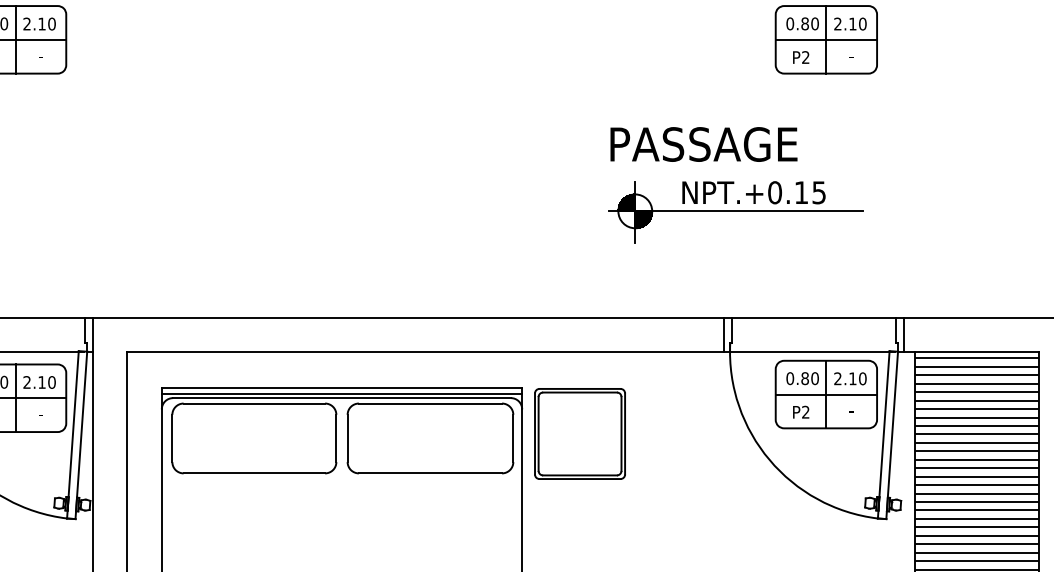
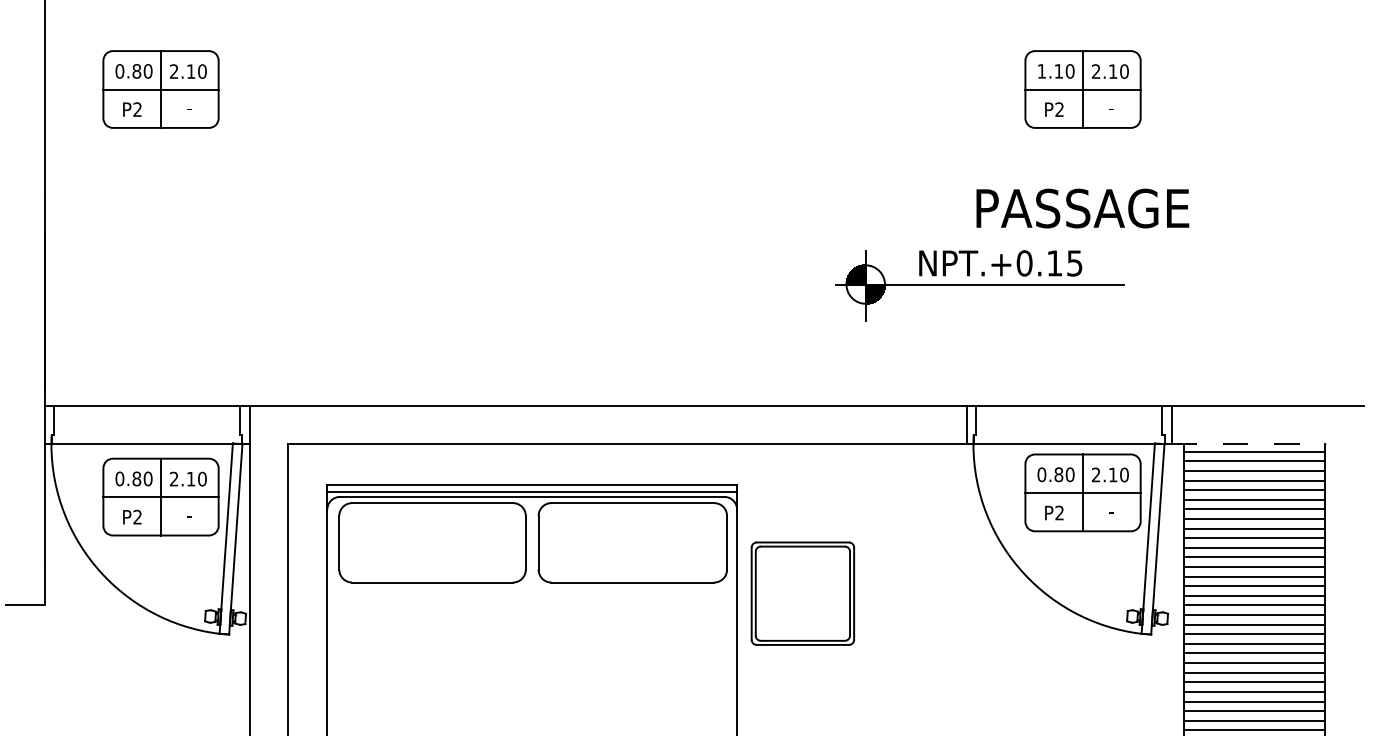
text: (797, 23) -> (1050, 71), 0.80 -> 1.10
text: (703, 144) -> (1082, 208), moved
line: (971, 352) -> (1248, 444), solid -> dashed
part: (579, 433) -> (802, 593), moved

